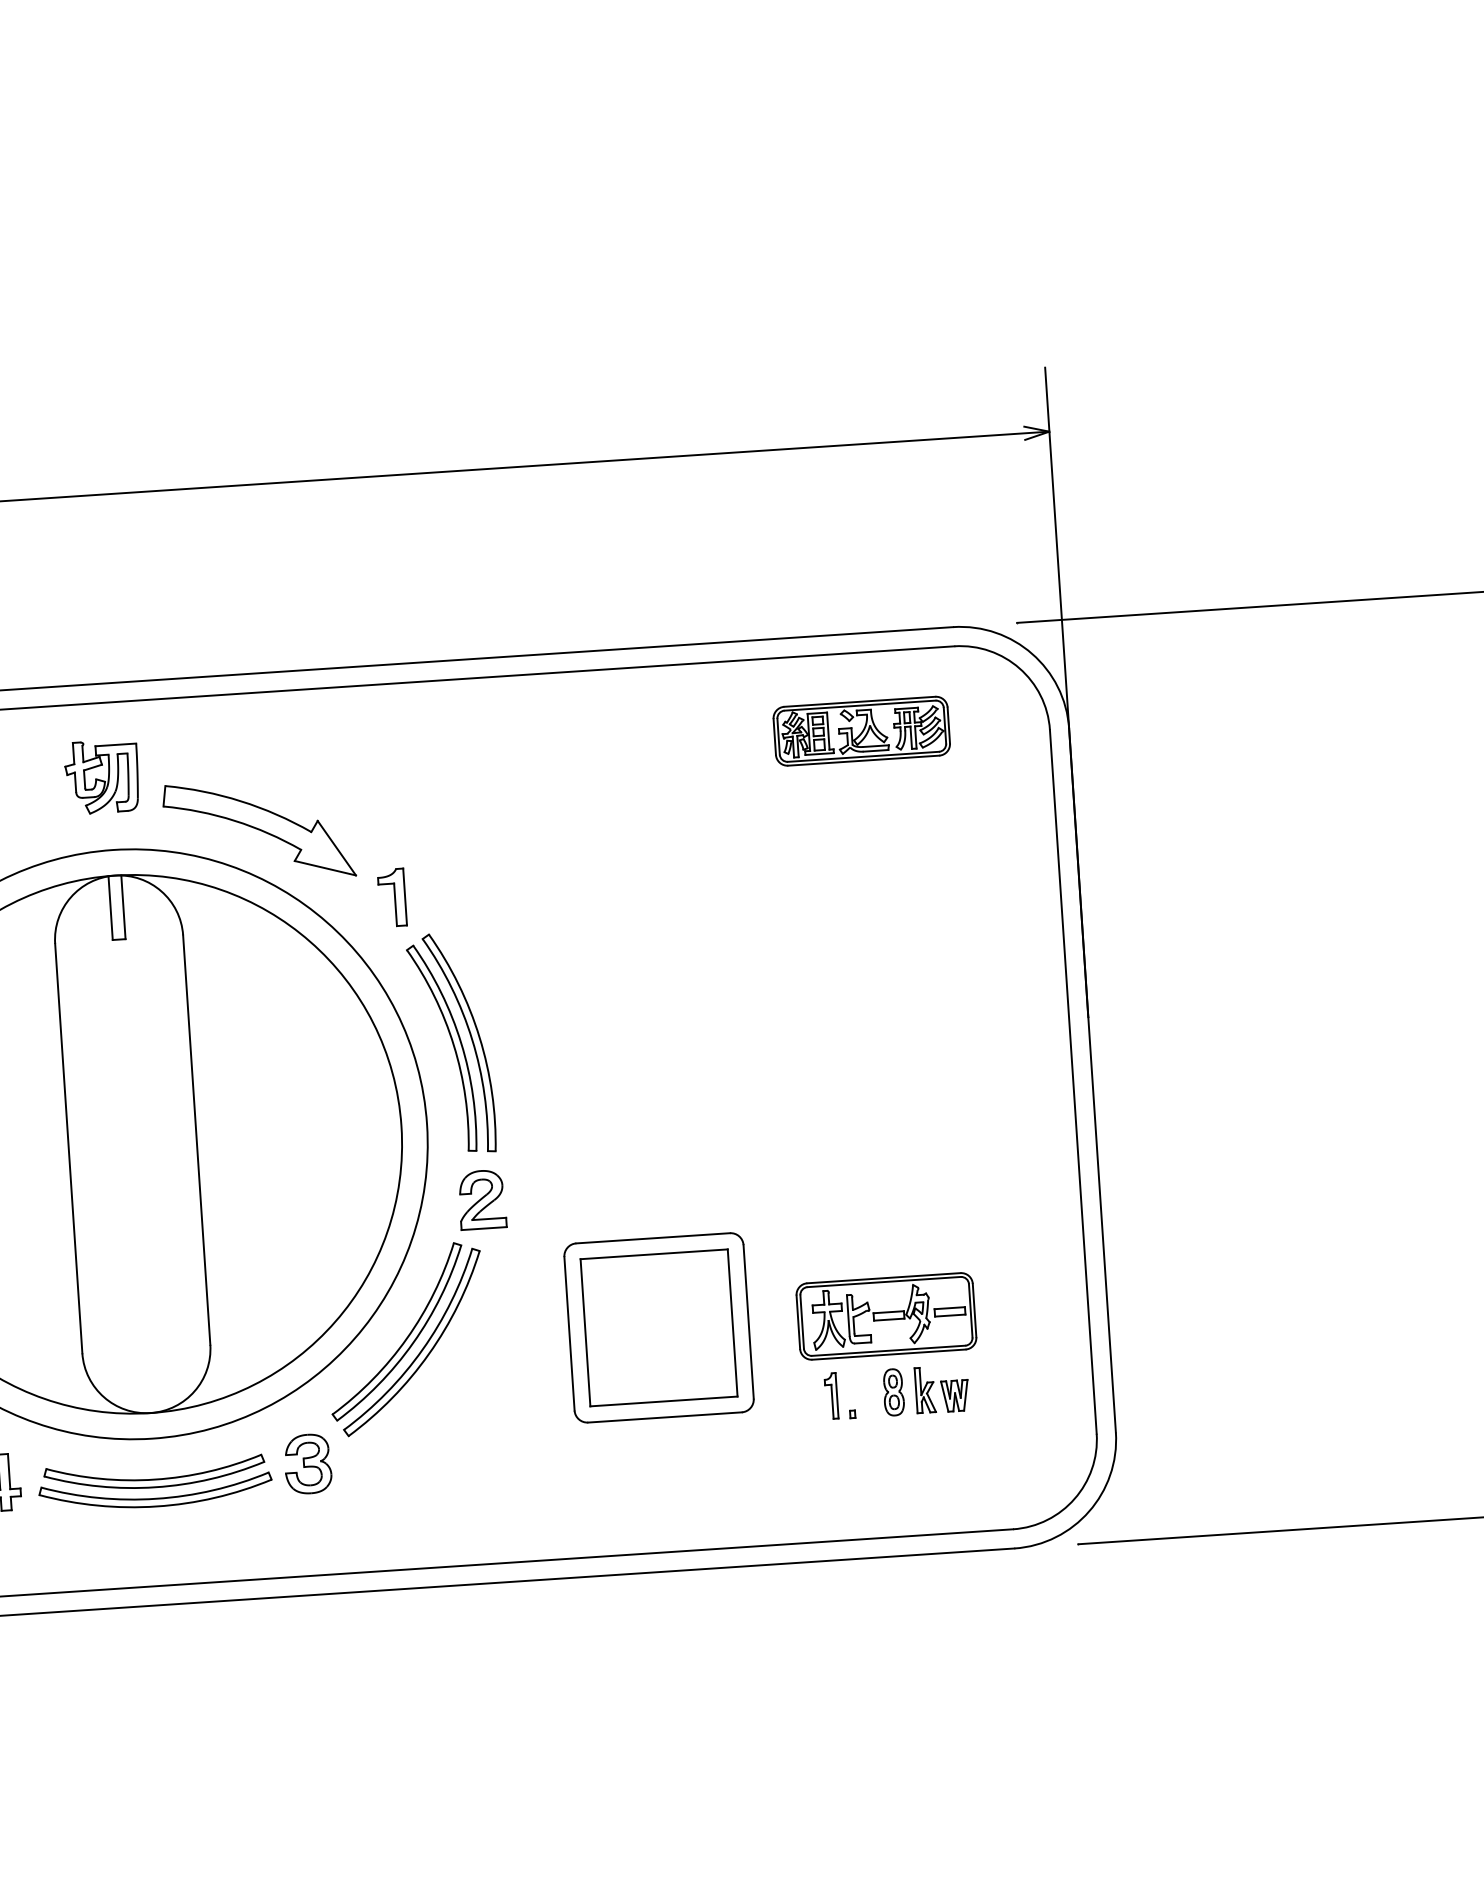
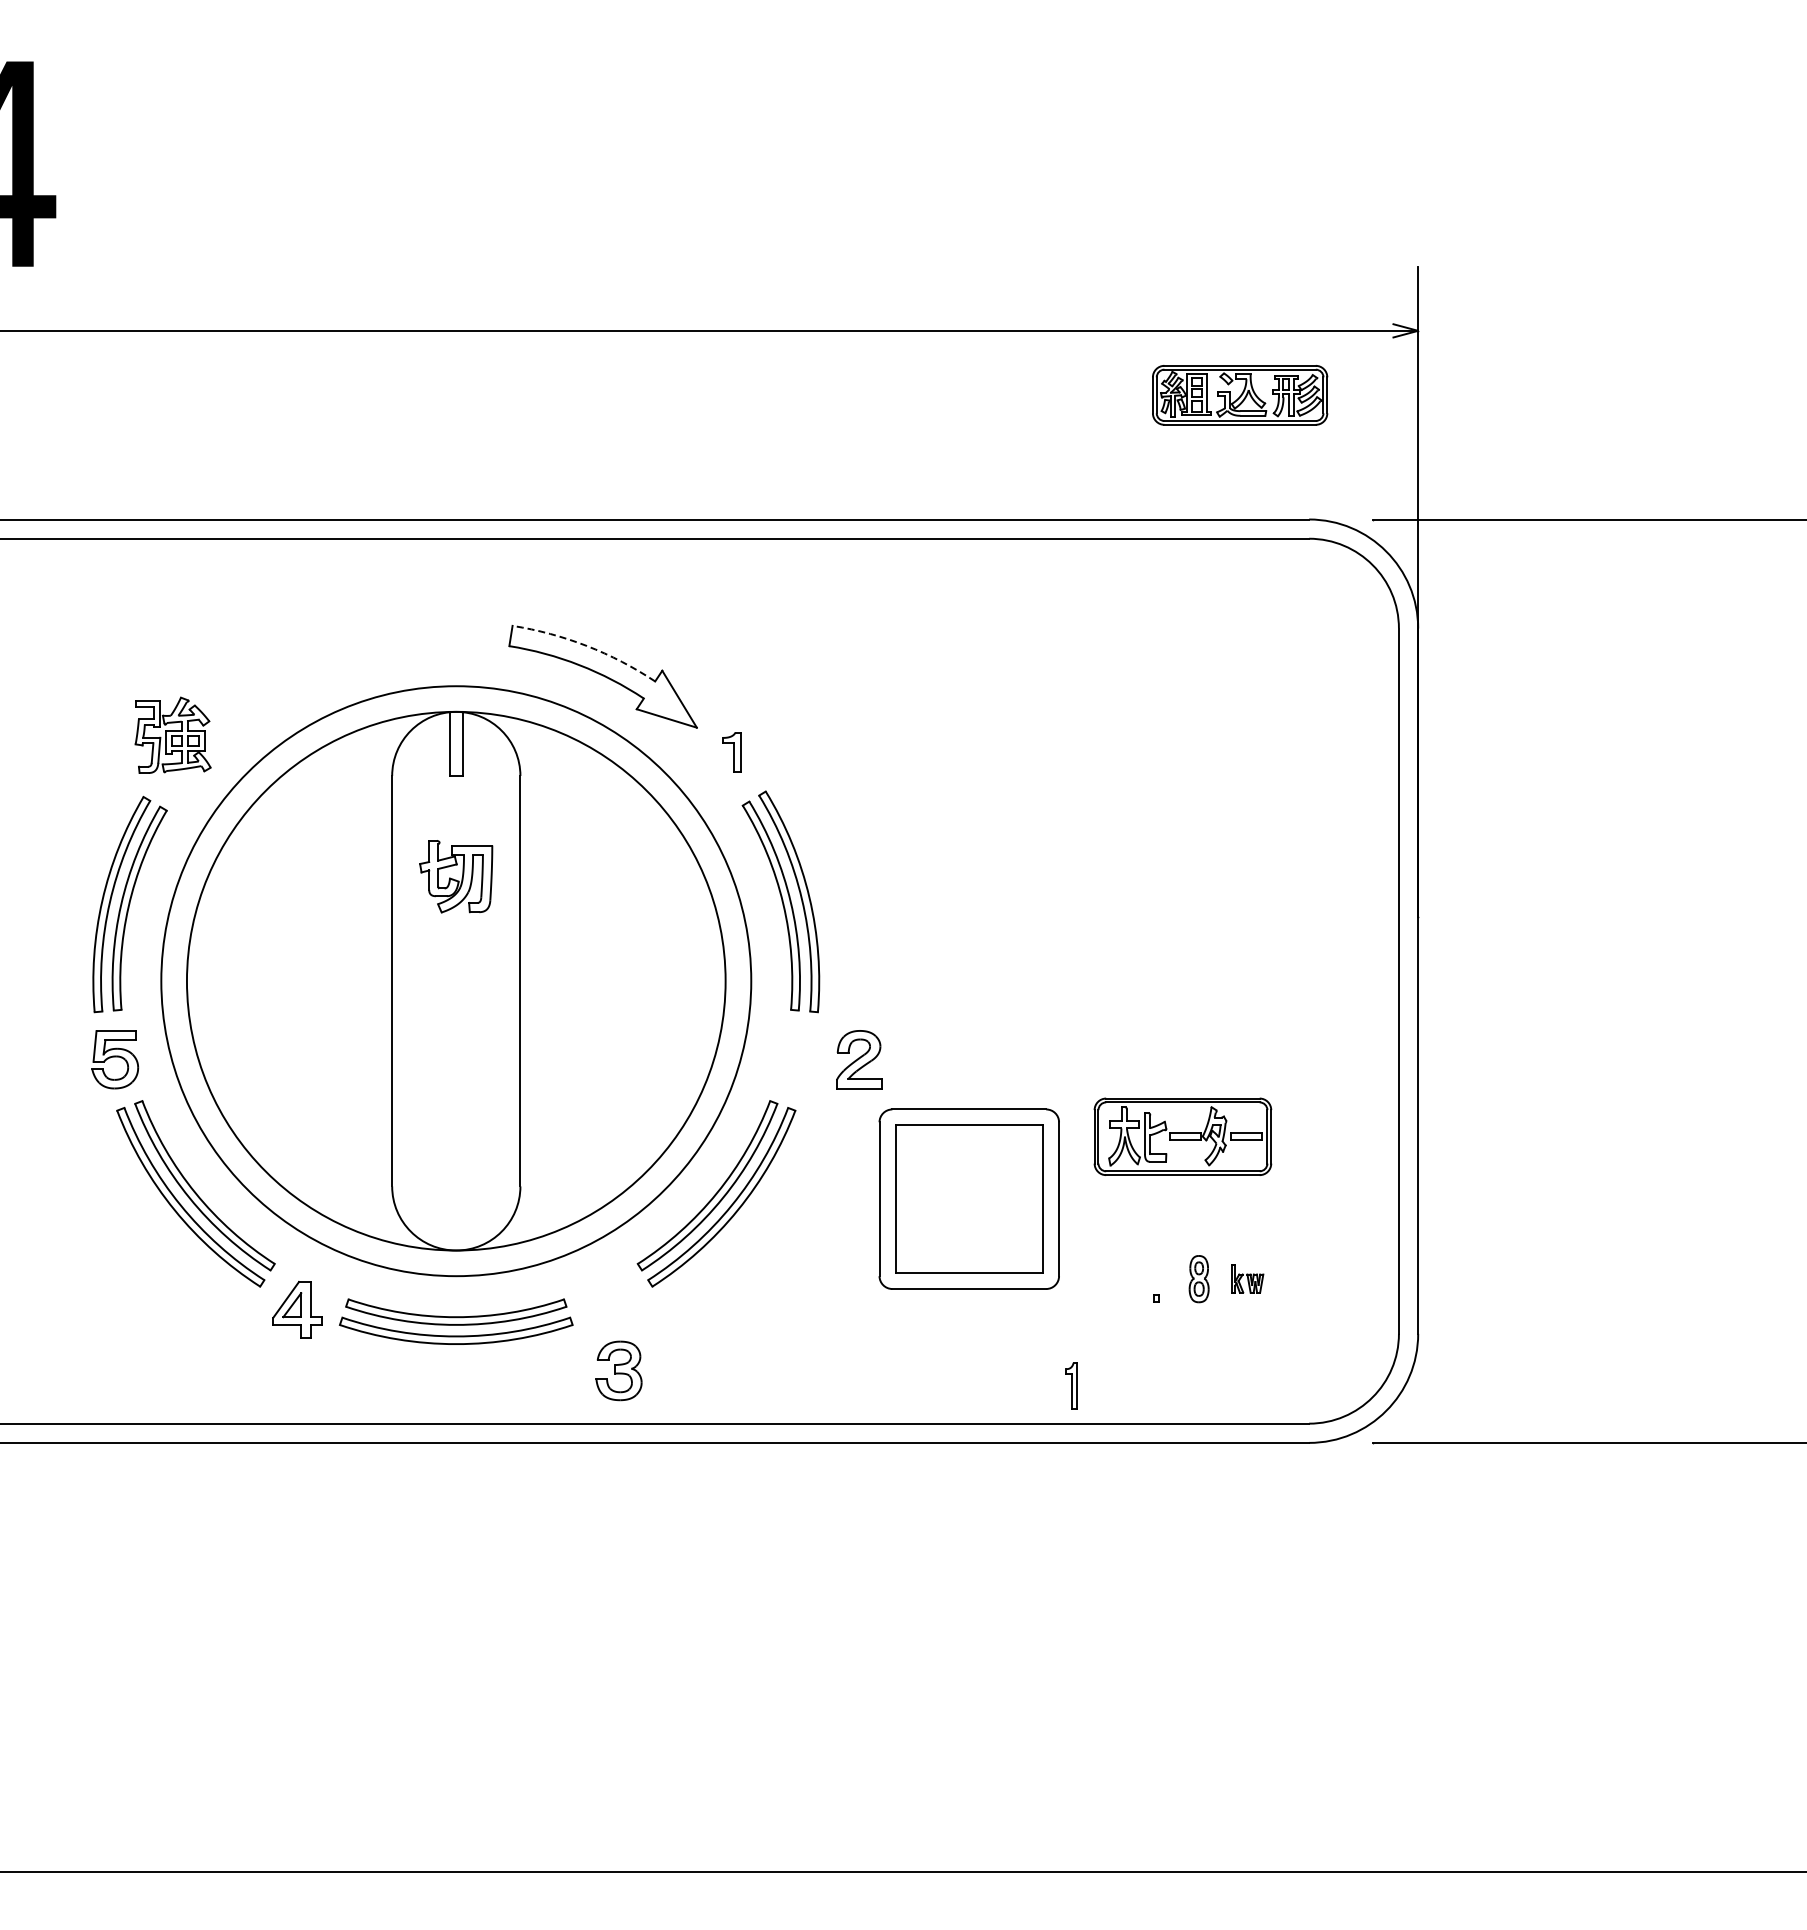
part: (862, 731) -> (1240, 395), moved
part: (102, 776) -> (456, 876), moved
arc: (240, 801) -> (586, 646), solid -> dashed
part: (392, 897) -> (731, 752), size x0.7
part: (482, 1199) -> (859, 1059), moved
part: (885, 1316) -> (1182, 1136), moved
part: (941, 1388) -> (1247, 1278), size x0.6
part: (831, 1395) -> (1071, 1385), moved
part: (307, 1463) -> (618, 1370), moved

